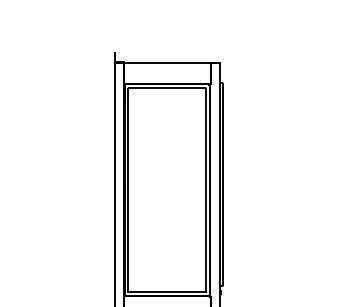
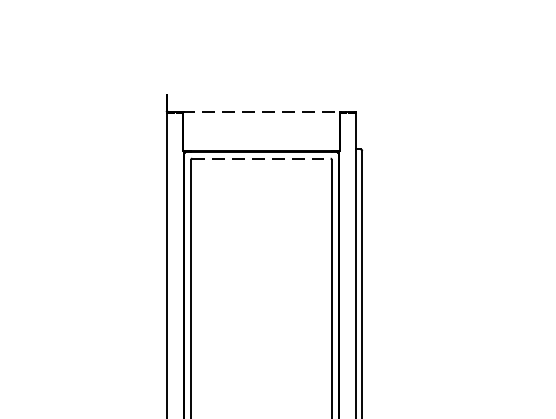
line: (167, 62) -> (261, 112), solid -> dashed
line: (167, 88) -> (261, 159), solid -> dashed

